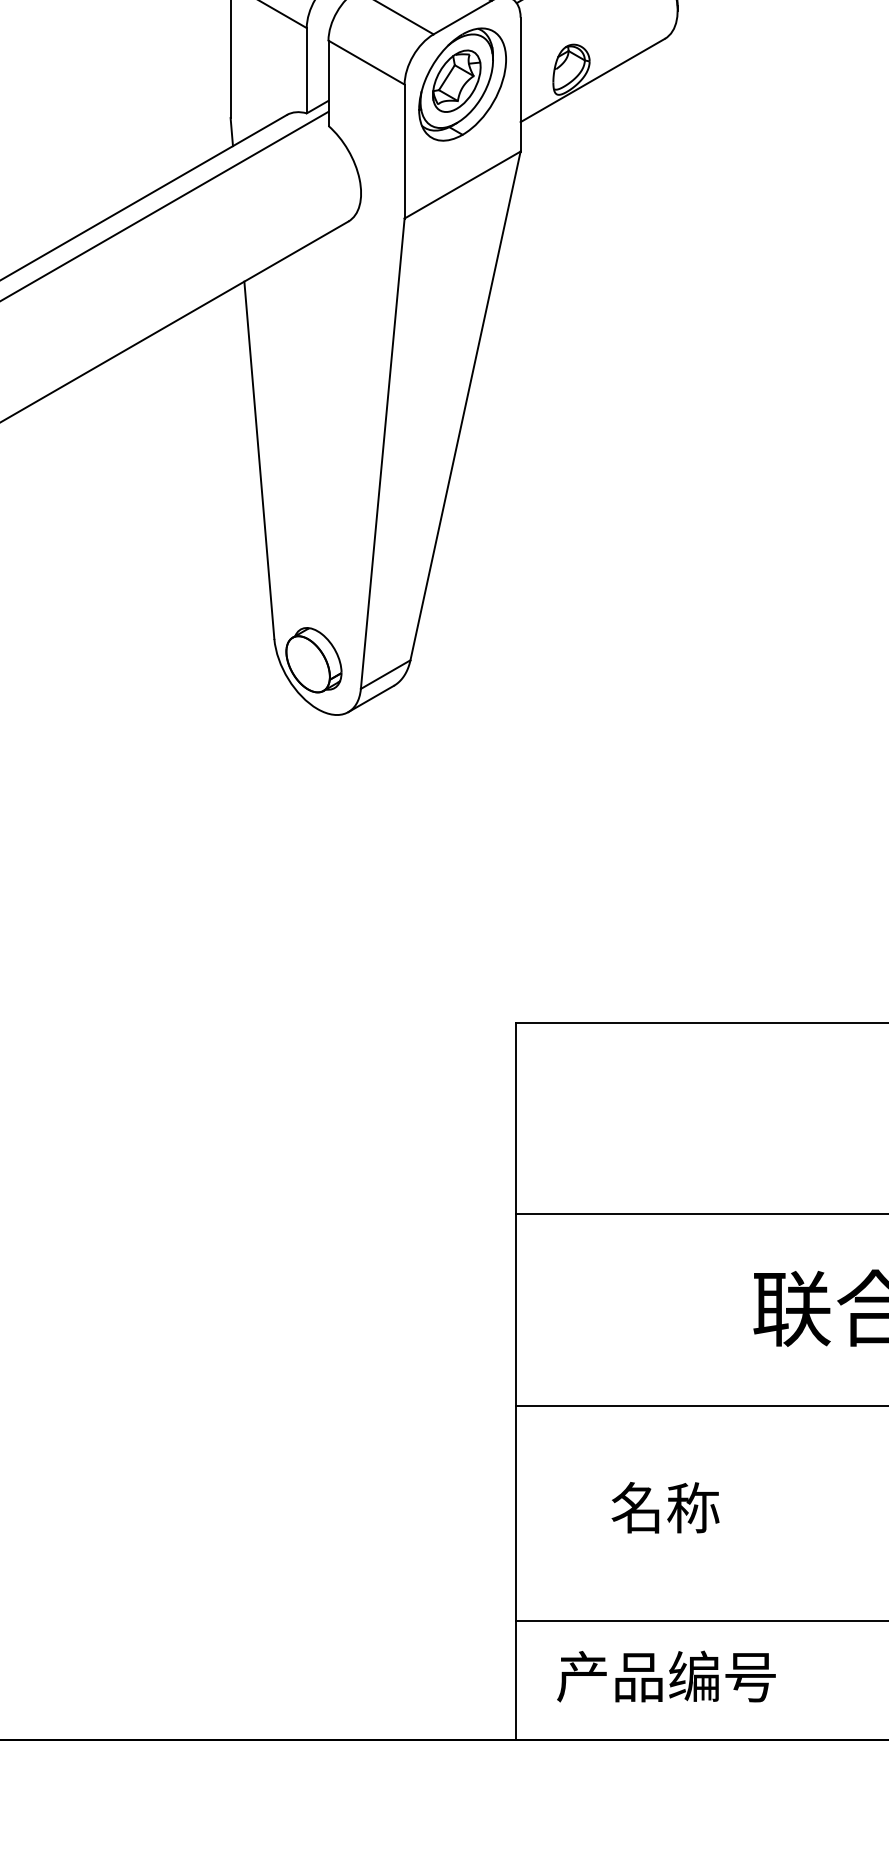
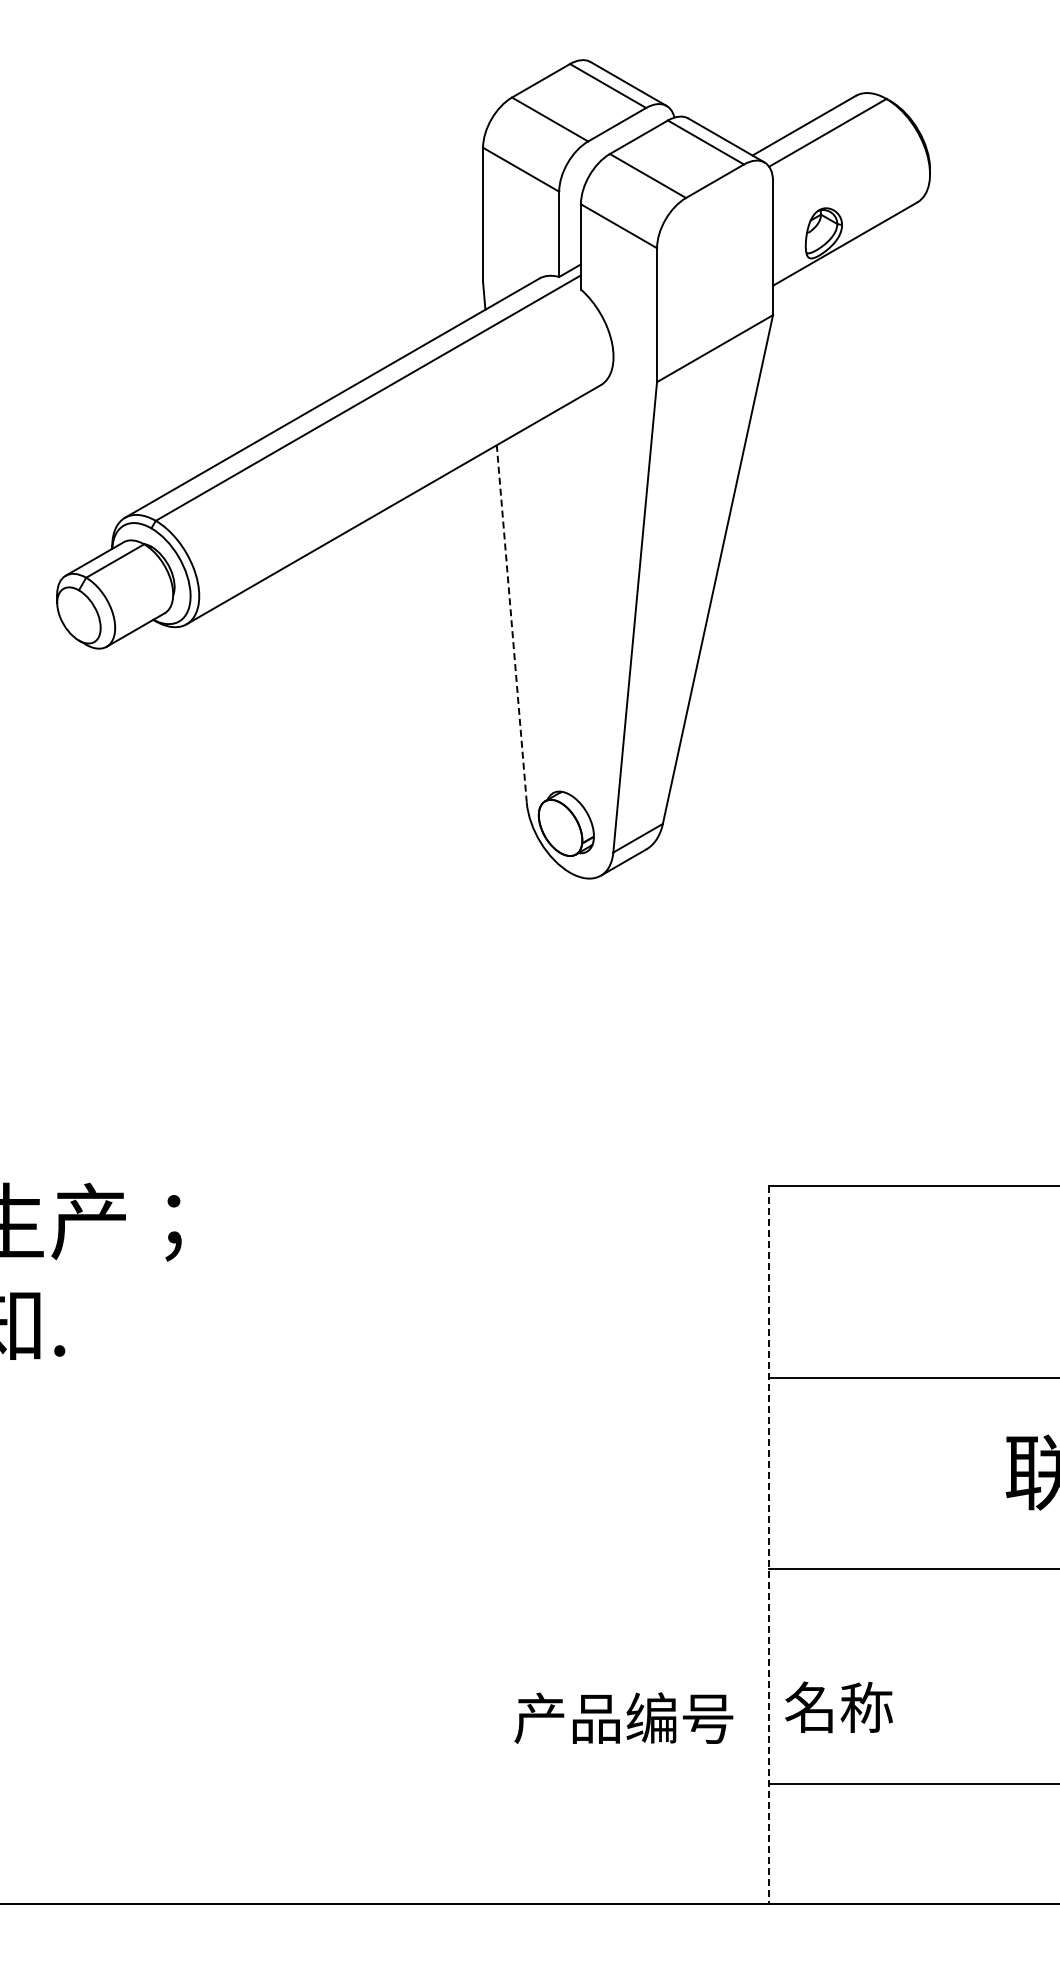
part: (462, 84) -> (714, 248), removed
line: (259, 459) -> (511, 623), solid -> dashed
line: (516, 1381) -> (768, 1545), solid -> dashed
text: (665, 1507) -> (838, 1707), moved
text: (666, 1675) -> (623, 1717), moved

